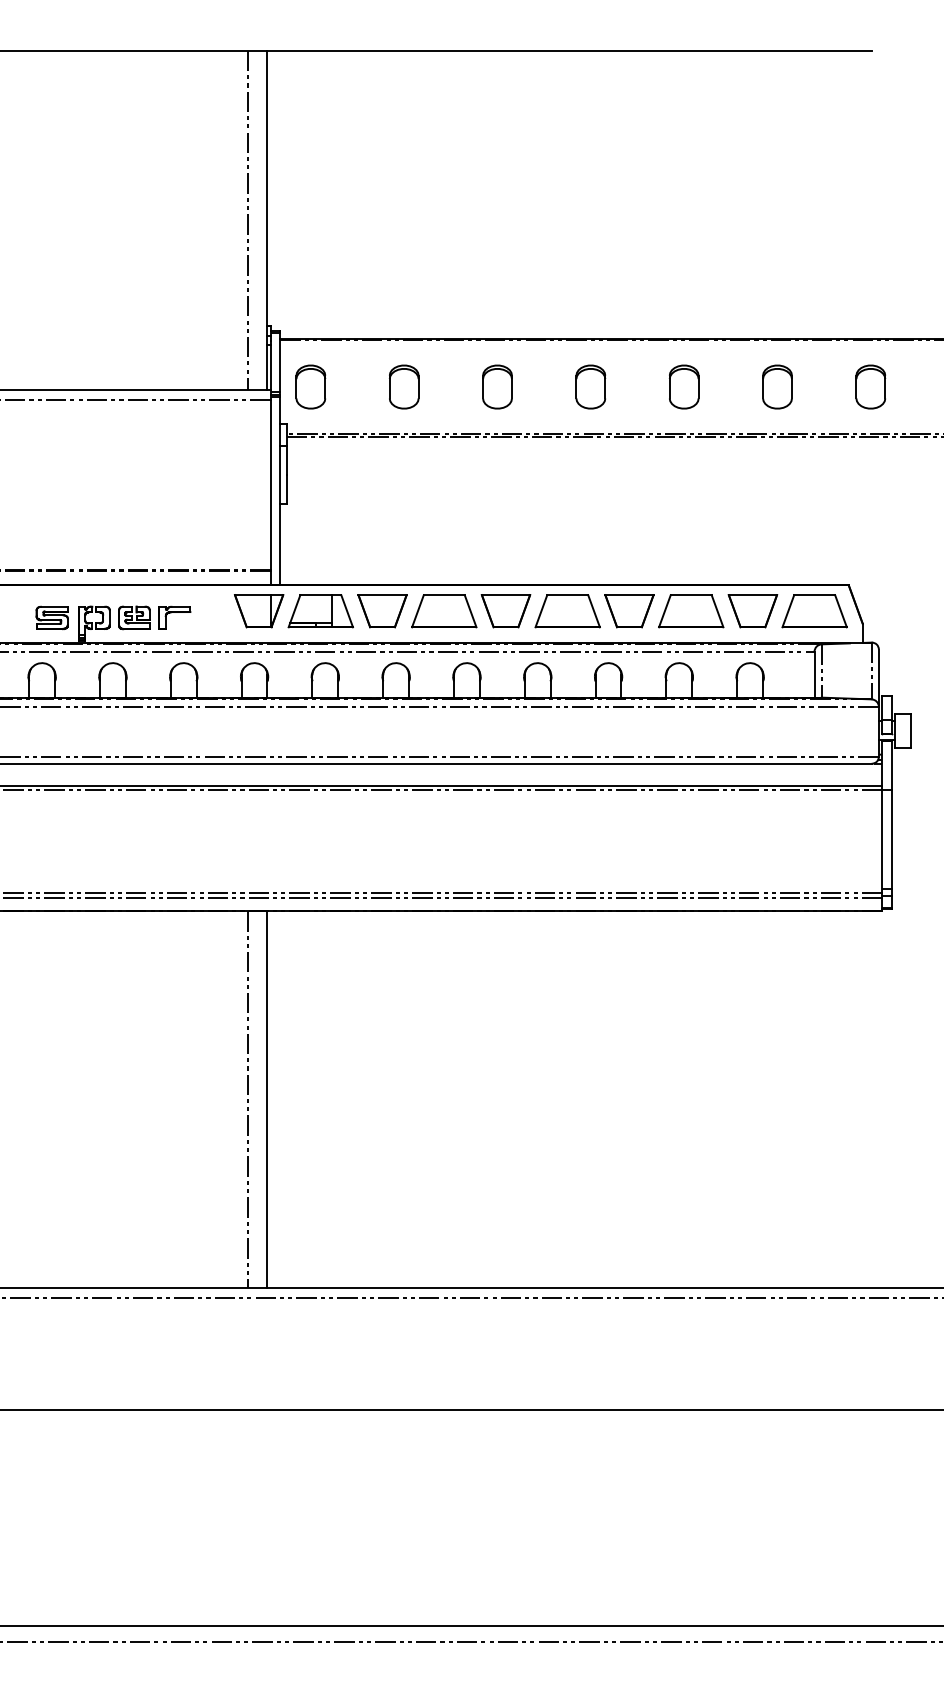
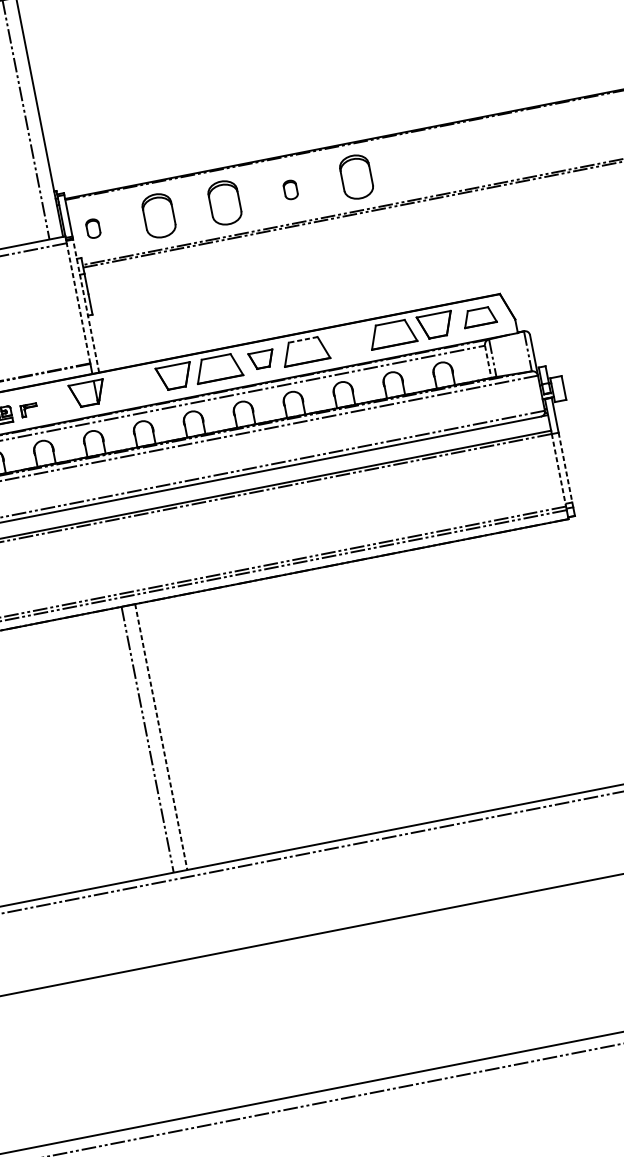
part: (310, 386) -> (93, 228), size x0.6
part: (404, 386) -> (159, 215), size x1.4
part: (497, 386) -> (224, 202), size x1.4
part: (590, 386) -> (290, 189), size x0.6
part: (683, 386) -> (355, 176), size x1.4
part: (777, 386) -> (422, 163), removed
part: (870, 386) -> (487, 150), removed
line: (270, 484) -> (78, 302), solid -> dashed
line: (280, 490) -> (86, 305), solid -> dashed
line: (567, 595) -> (303, 340), solid -> dashed
part: (320, 611) -> (131, 385), removed
part: (505, 611) -> (261, 360), size x0.7
part: (629, 611) -> (349, 342), removed
part: (814, 611) -> (479, 317), size x0.7
part: (174, 617) -> (29, 410), size x0.7
line: (814, 674) -> (488, 361), solid -> dashed
line: (891, 840) -> (565, 468), solid -> dashed
line: (882, 842) -> (559, 470), solid -> dashed
line: (267, 1099) -> (161, 736), solid -> dashed

